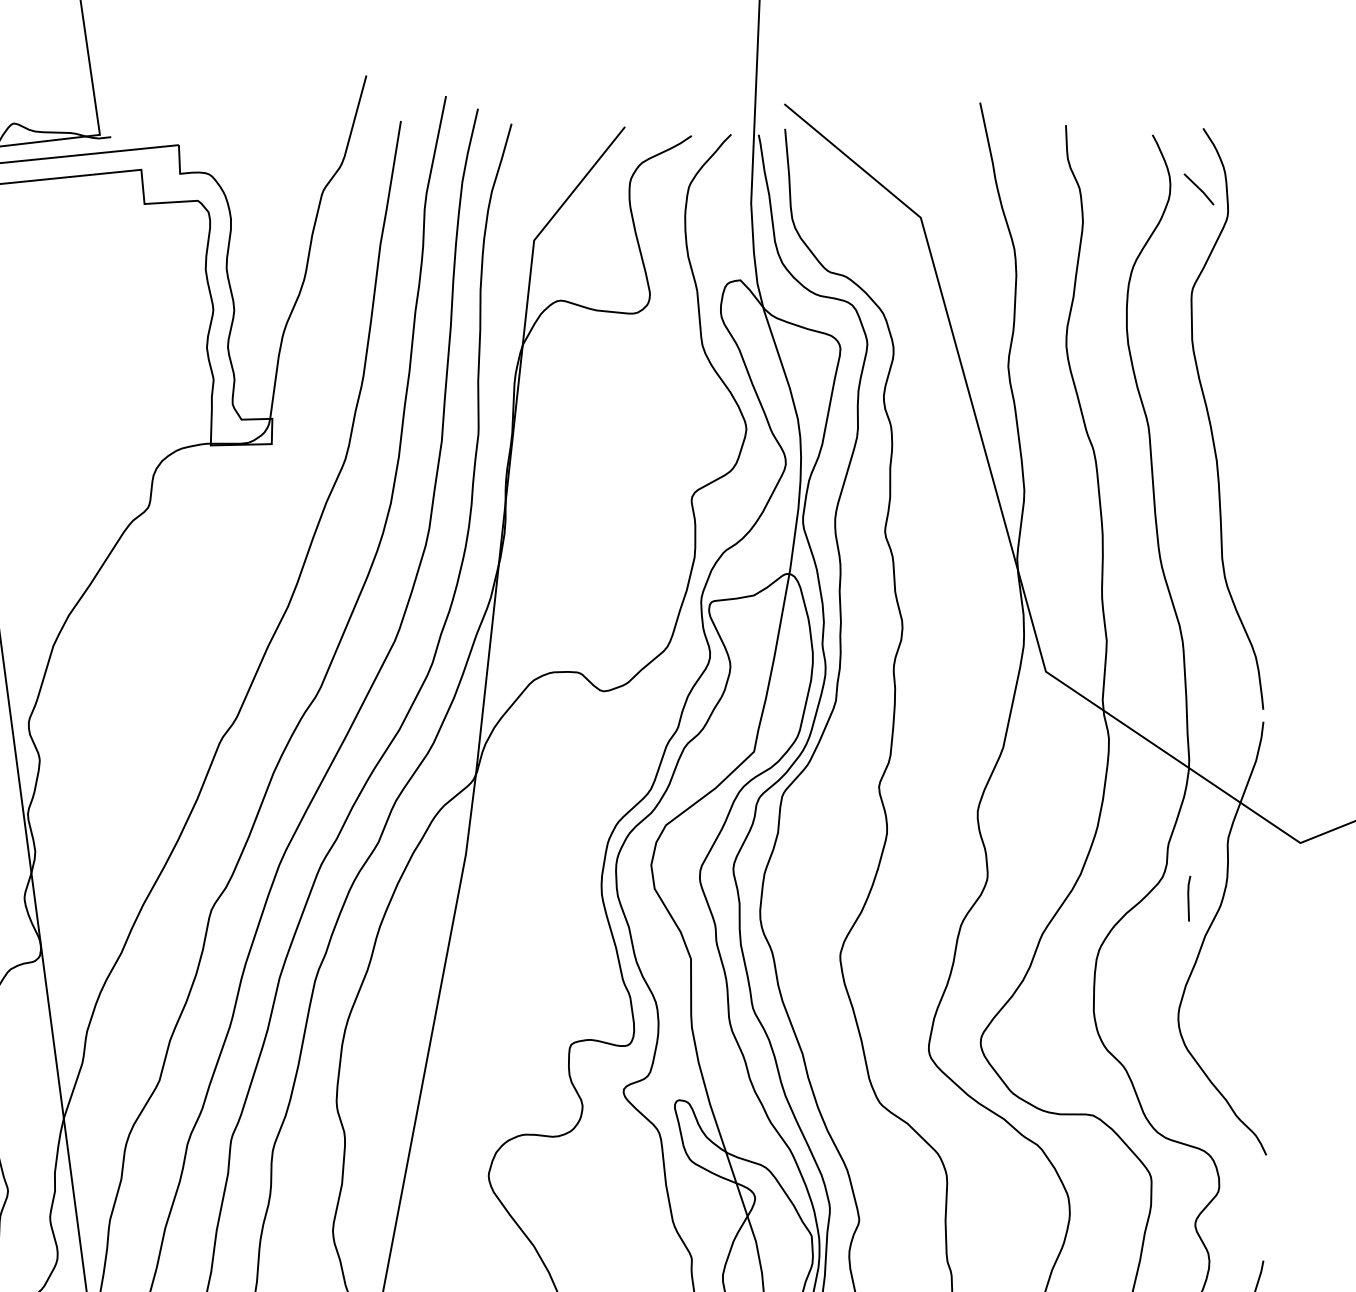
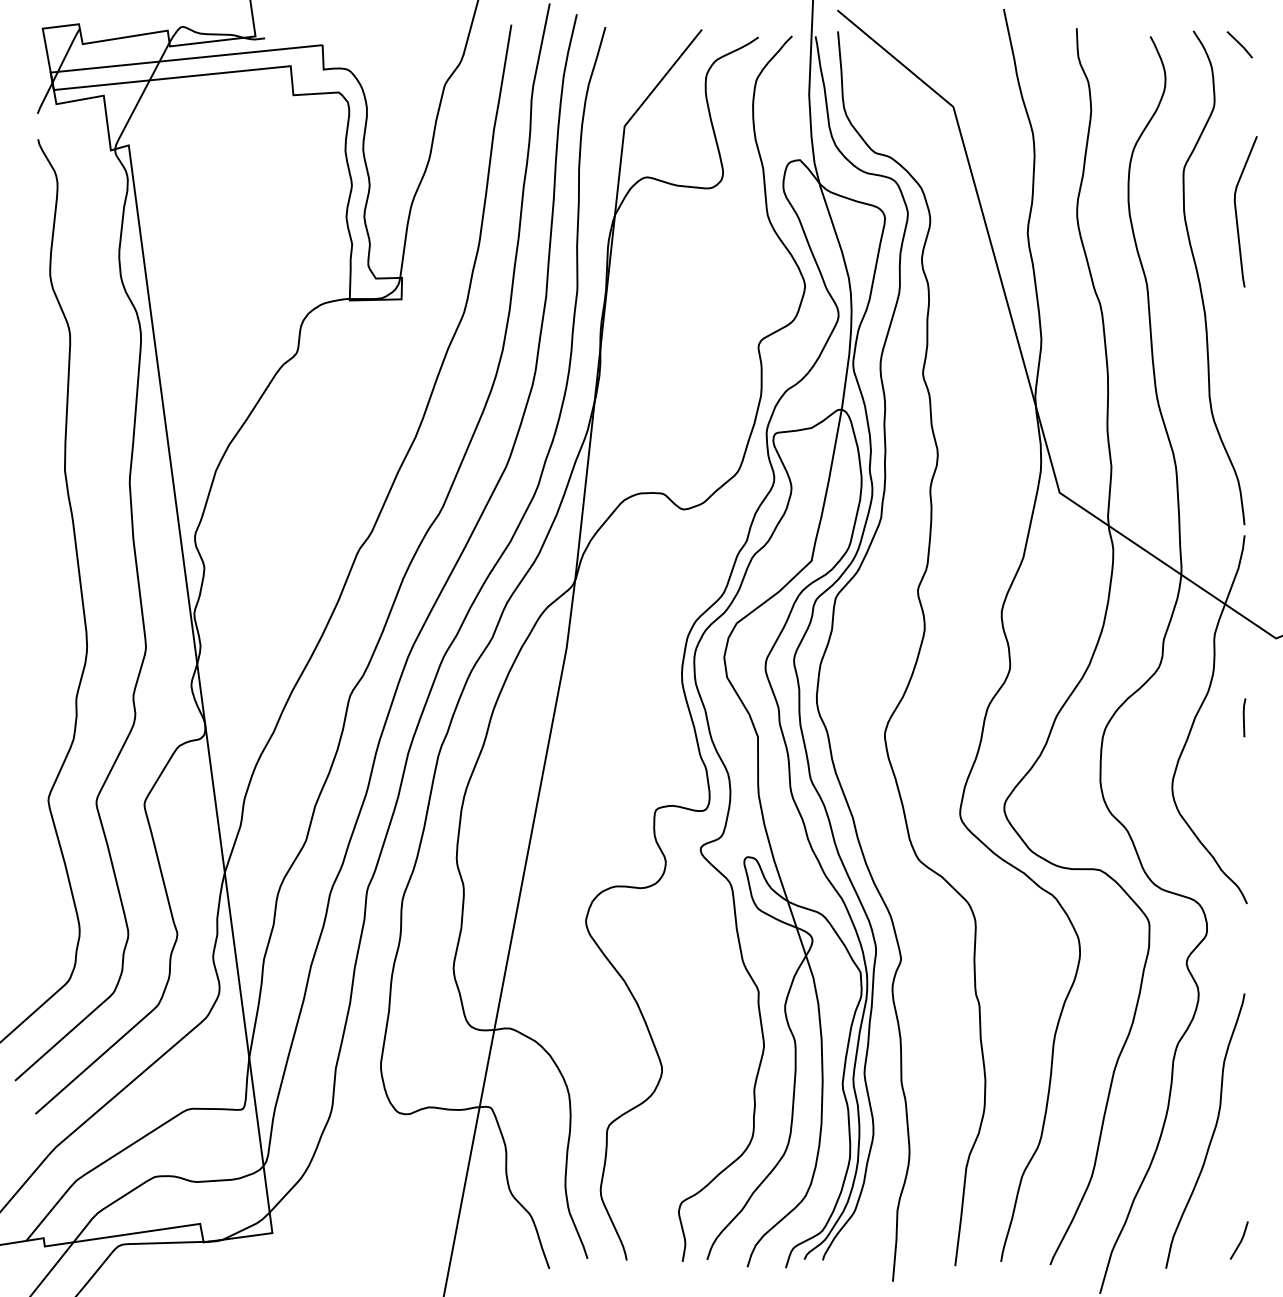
line: (1198, 189) -> (1239, 44), moved
curve: (1255, 344) -> (1237, 214), added
line: (1189, 898) -> (1244, 717), moved

